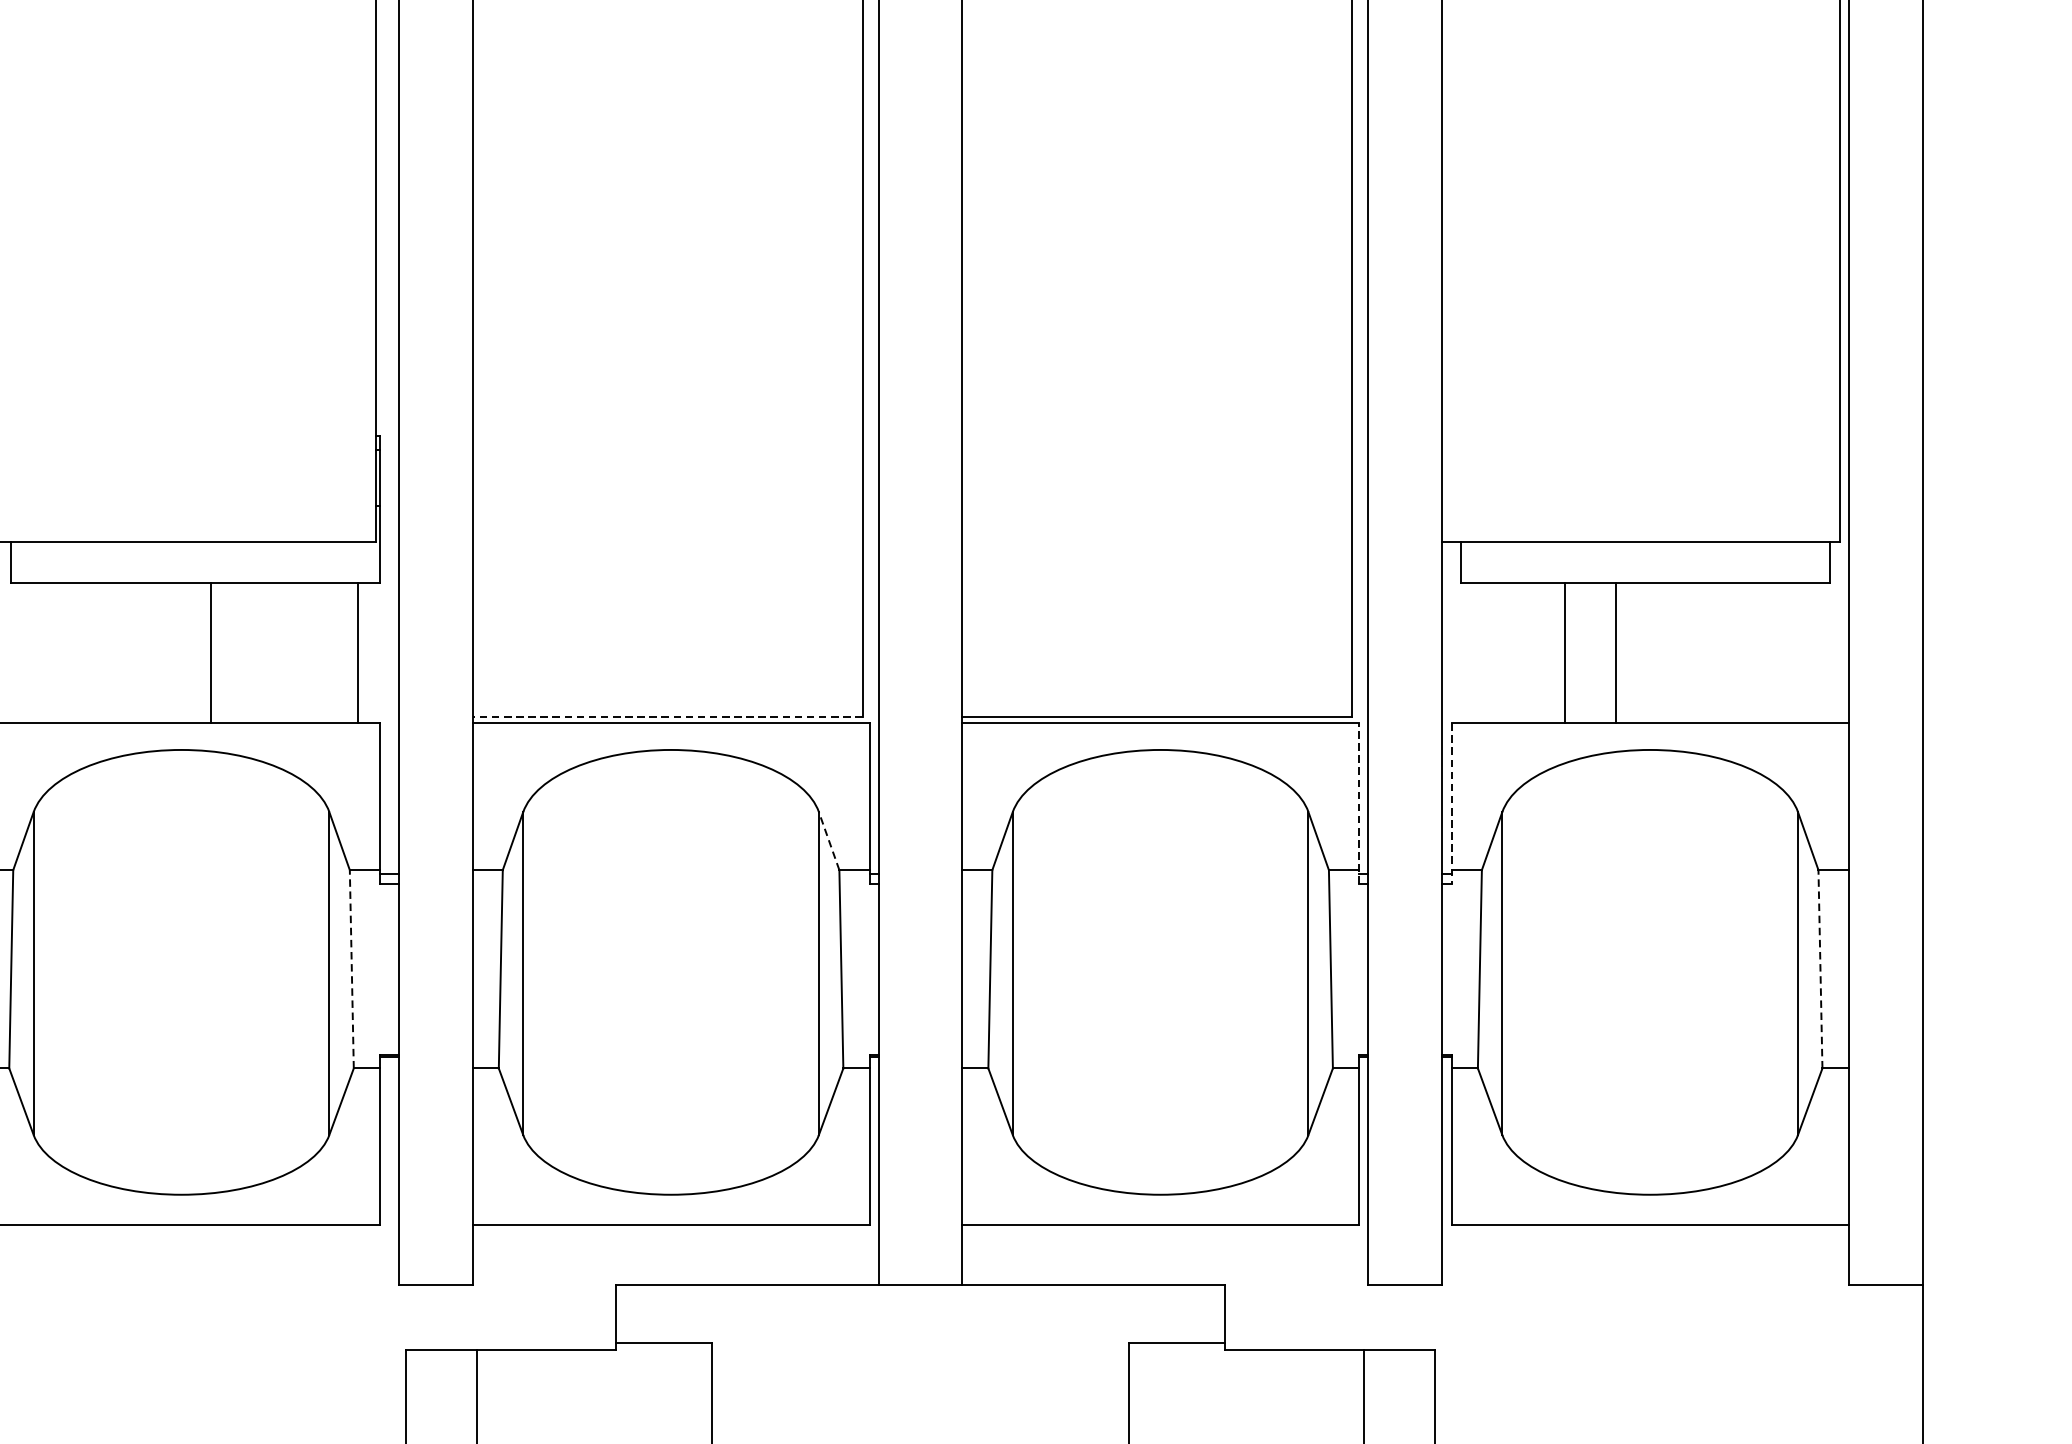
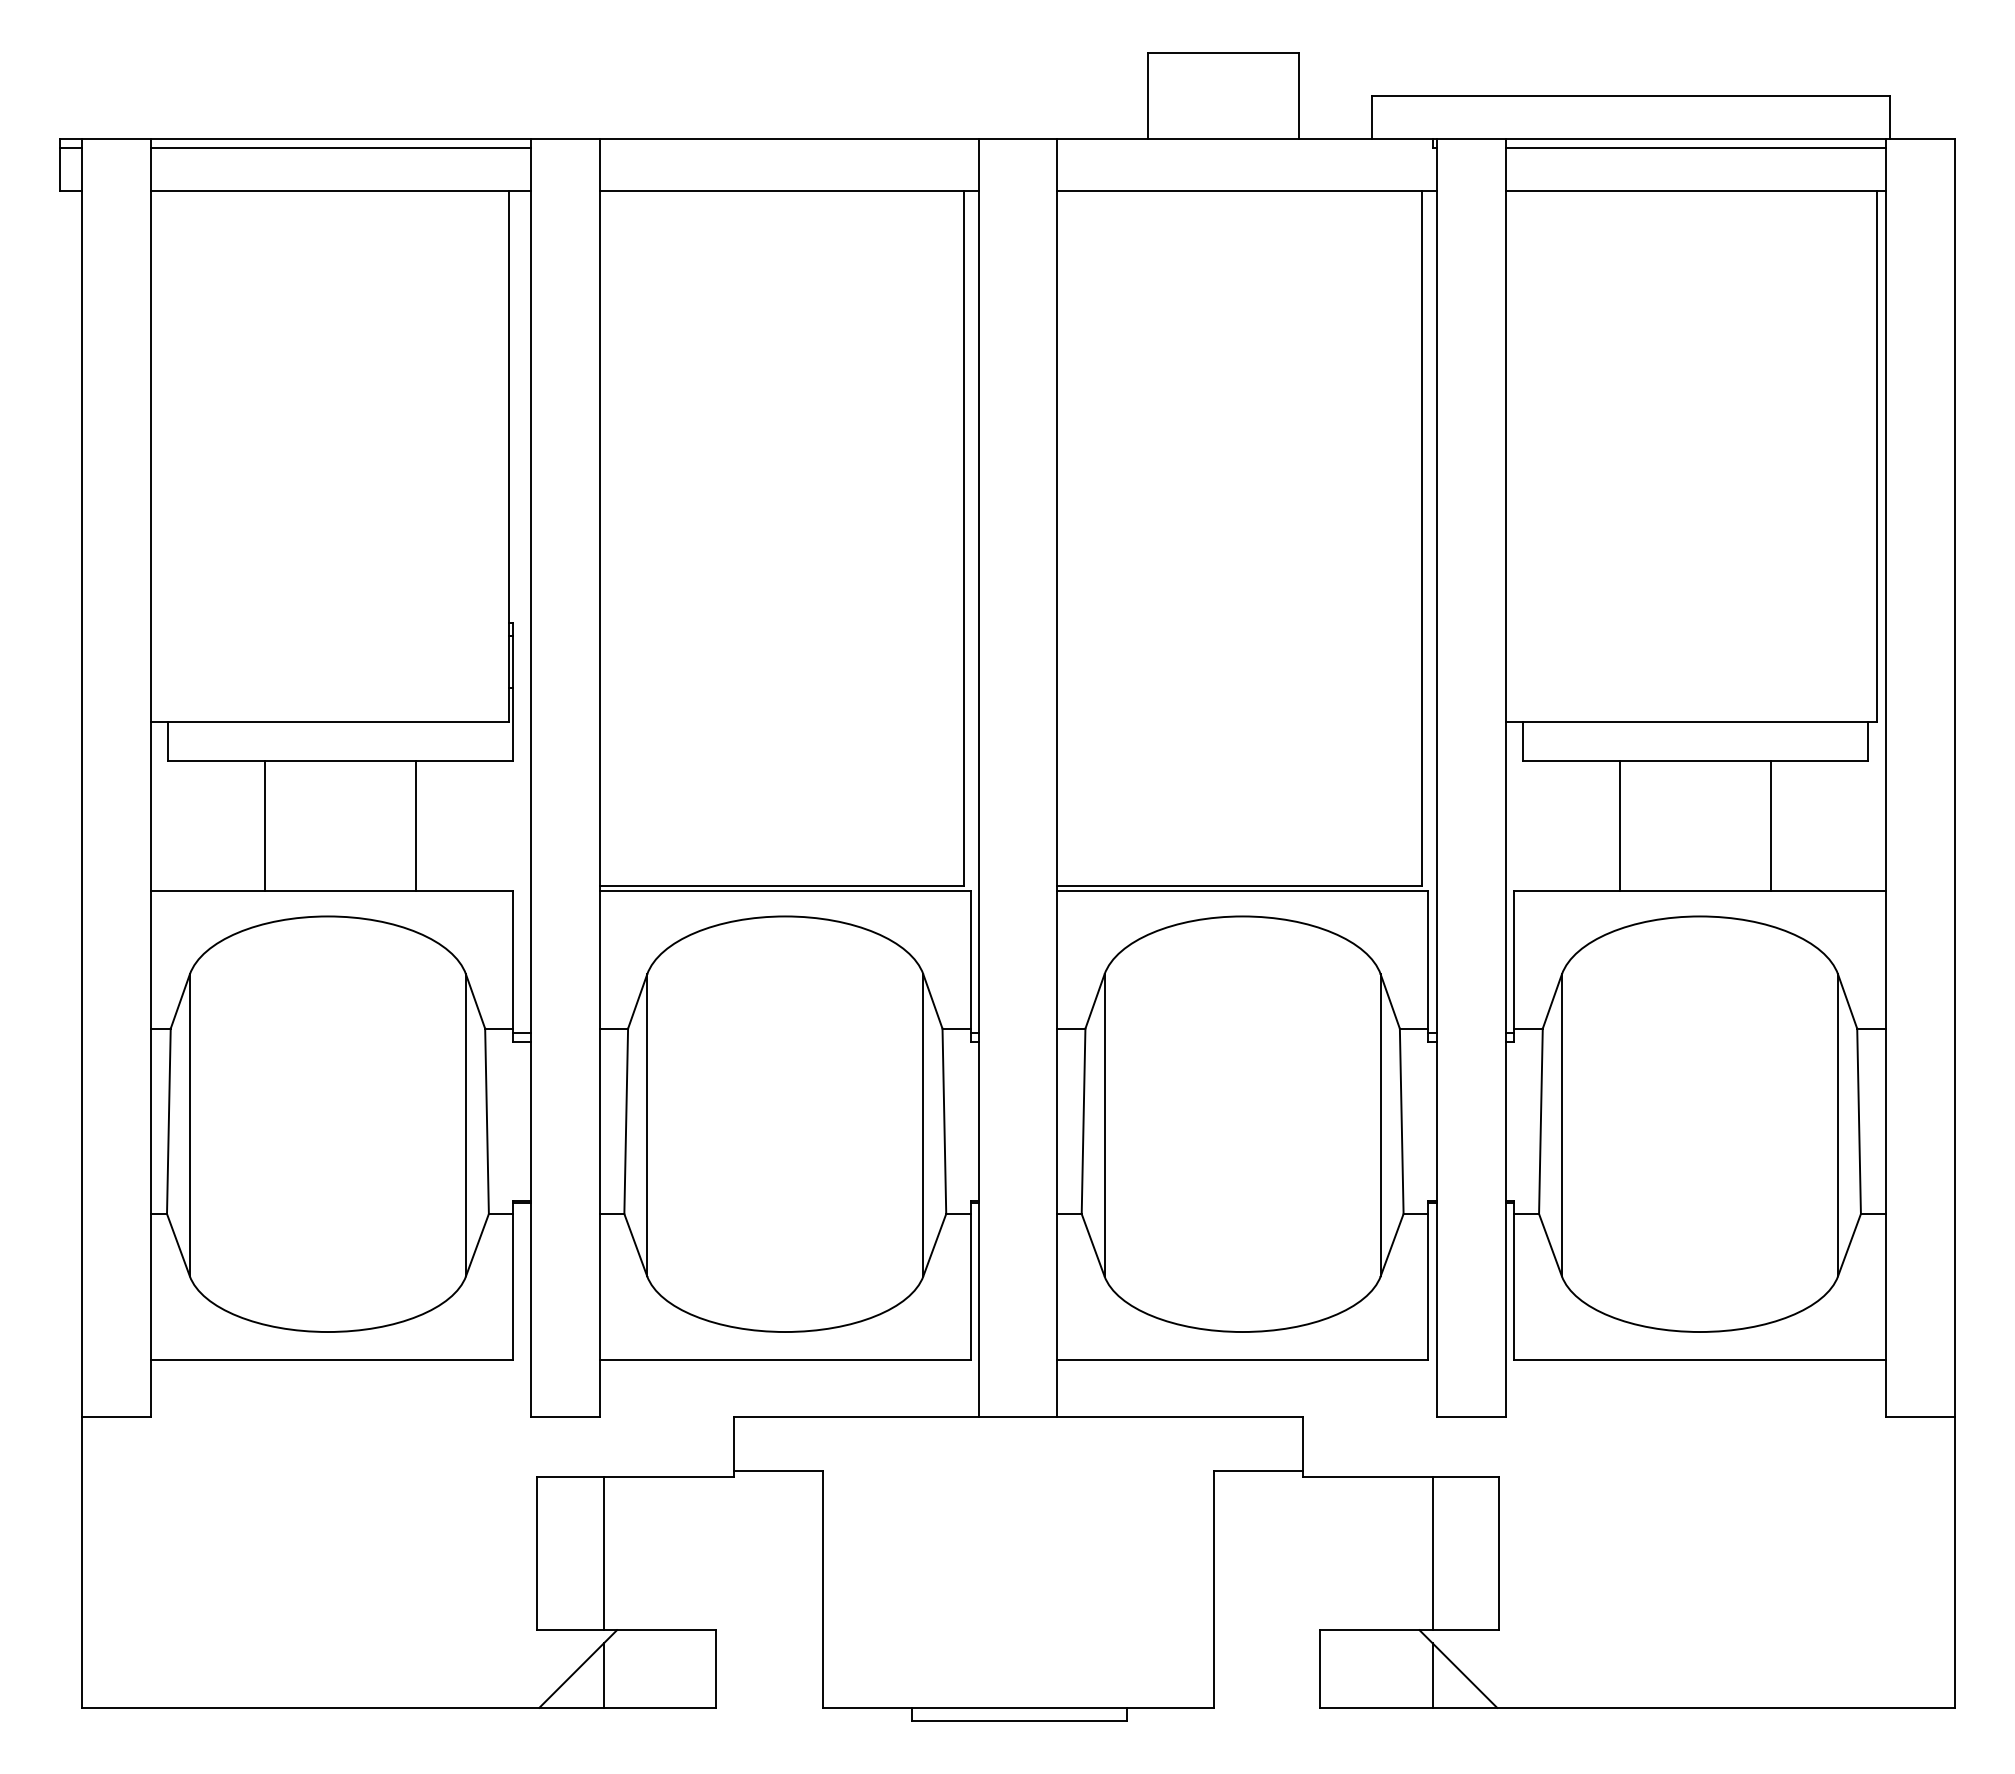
line: (211, 652) -> (265, 825), moved
line: (357, 652) -> (416, 825), moved
line: (1616, 652) -> (1771, 825), moved
line: (667, 716) -> (781, 885), dashed -> solid
line: (1359, 803) -> (1428, 966), dashed -> solid
line: (1451, 804) -> (1514, 967), dashed -> solid
line: (828, 840) -> (932, 1001), dashed -> solid
line: (352, 969) -> (487, 1121), dashed -> solid
line: (1820, 969) -> (1859, 1121), dashed -> solid

